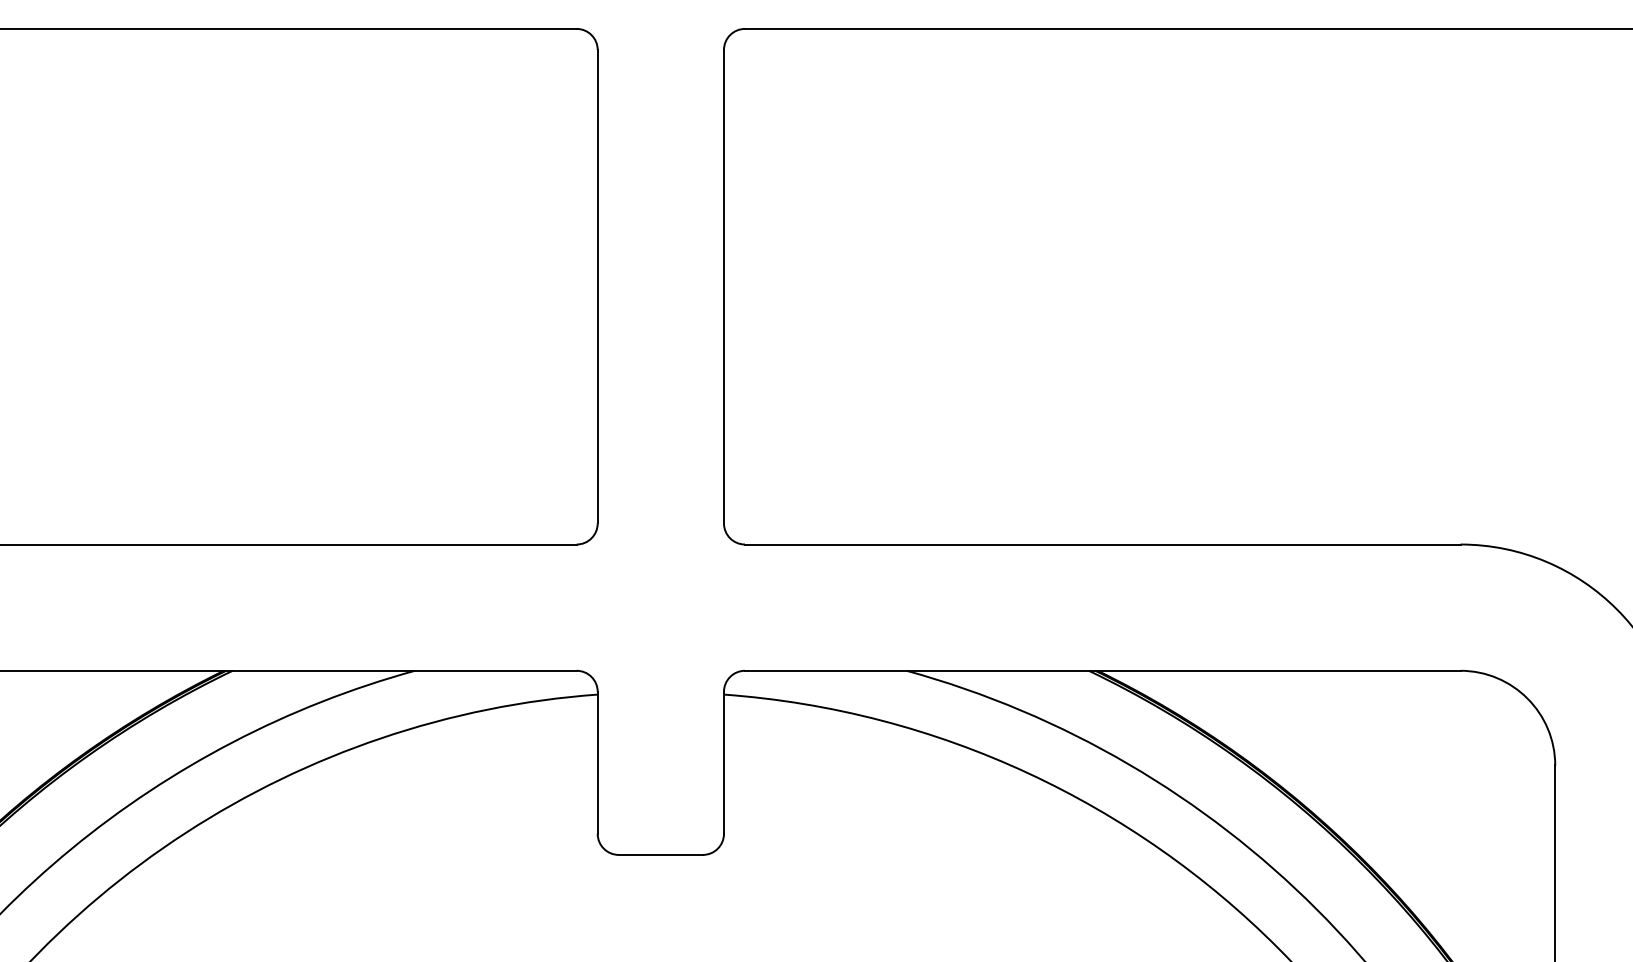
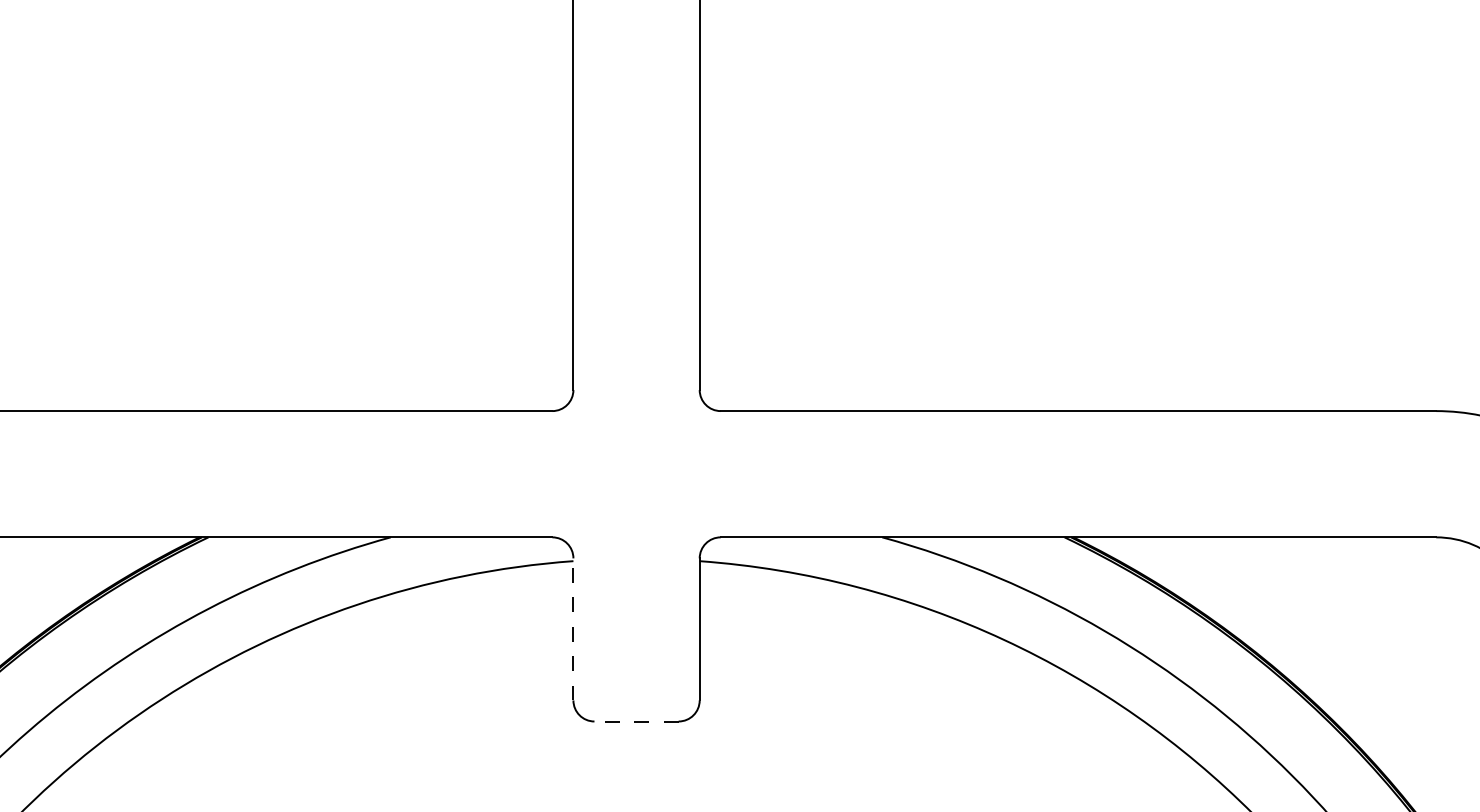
line: (597, 762) -> (573, 629), solid -> dashed
line: (660, 854) -> (636, 721), solid -> dashed

